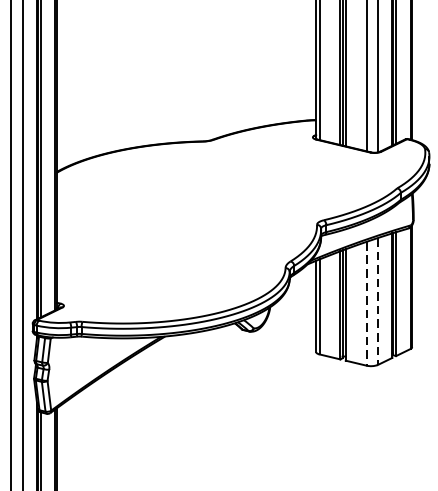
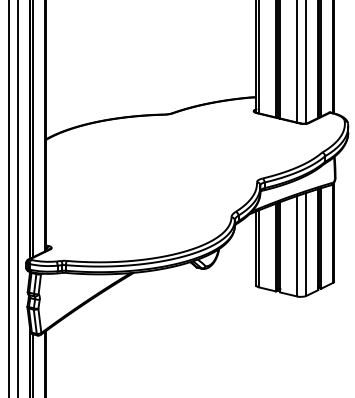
line: (377, 301) -> (306, 244), dashed -> solid
line: (366, 304) -> (297, 246), dashed -> solid

